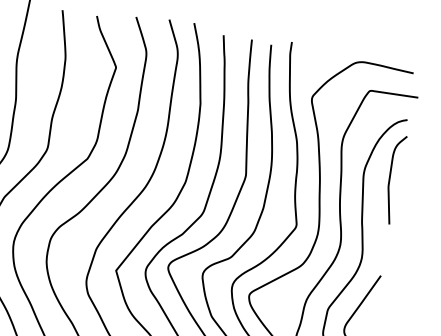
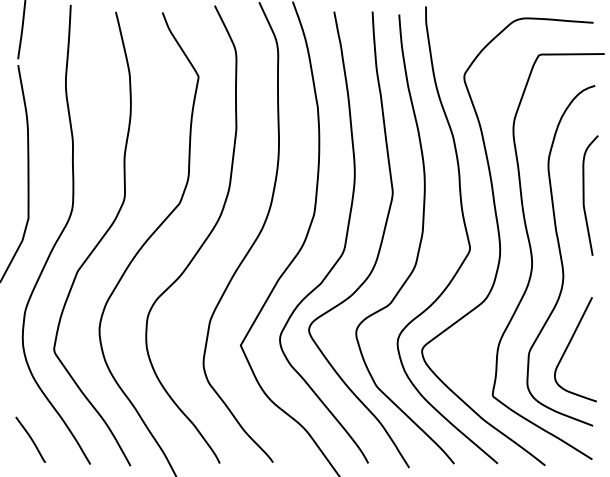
curve: (390, 179) -> (584, 195), moved

